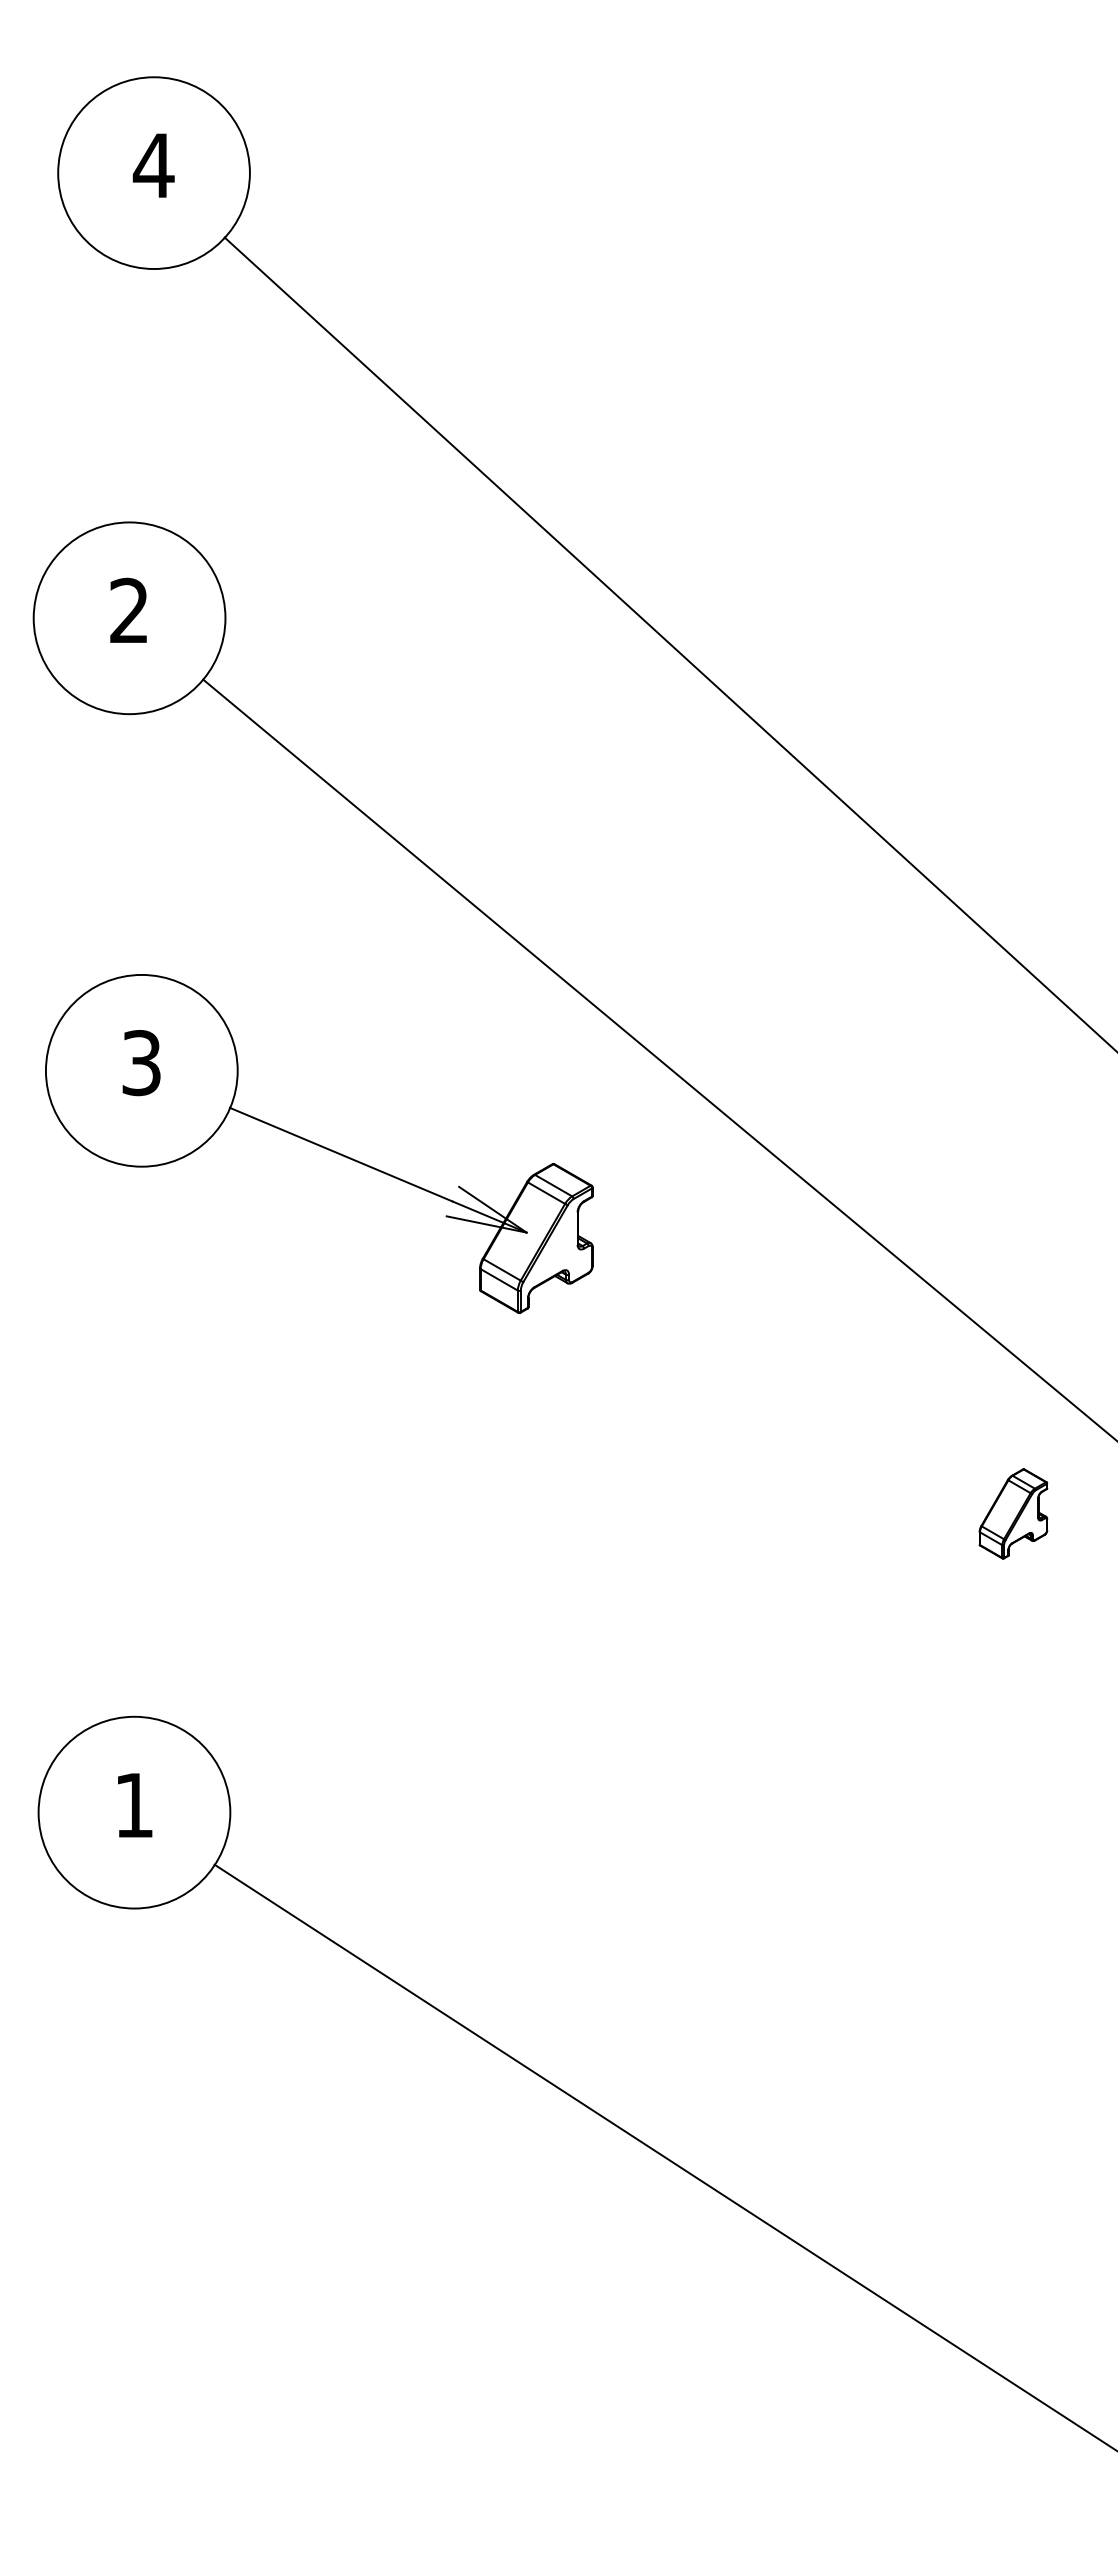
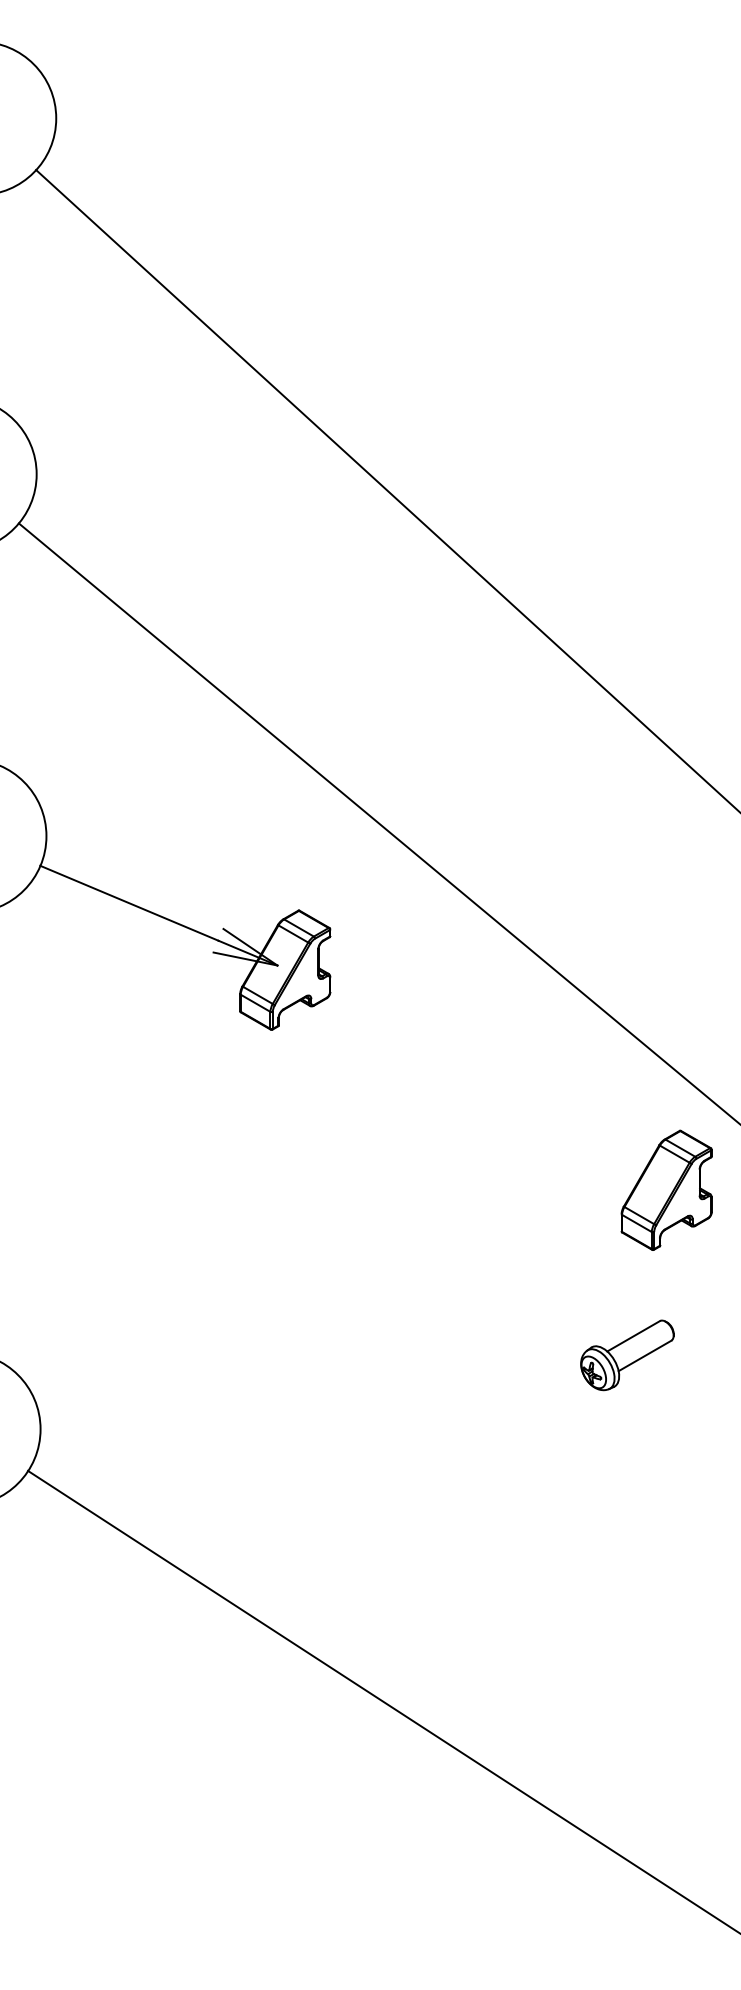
part: (1013, 1513) -> (666, 1190), size x1.67
part: (964, 1719) -> (627, 1354), added

